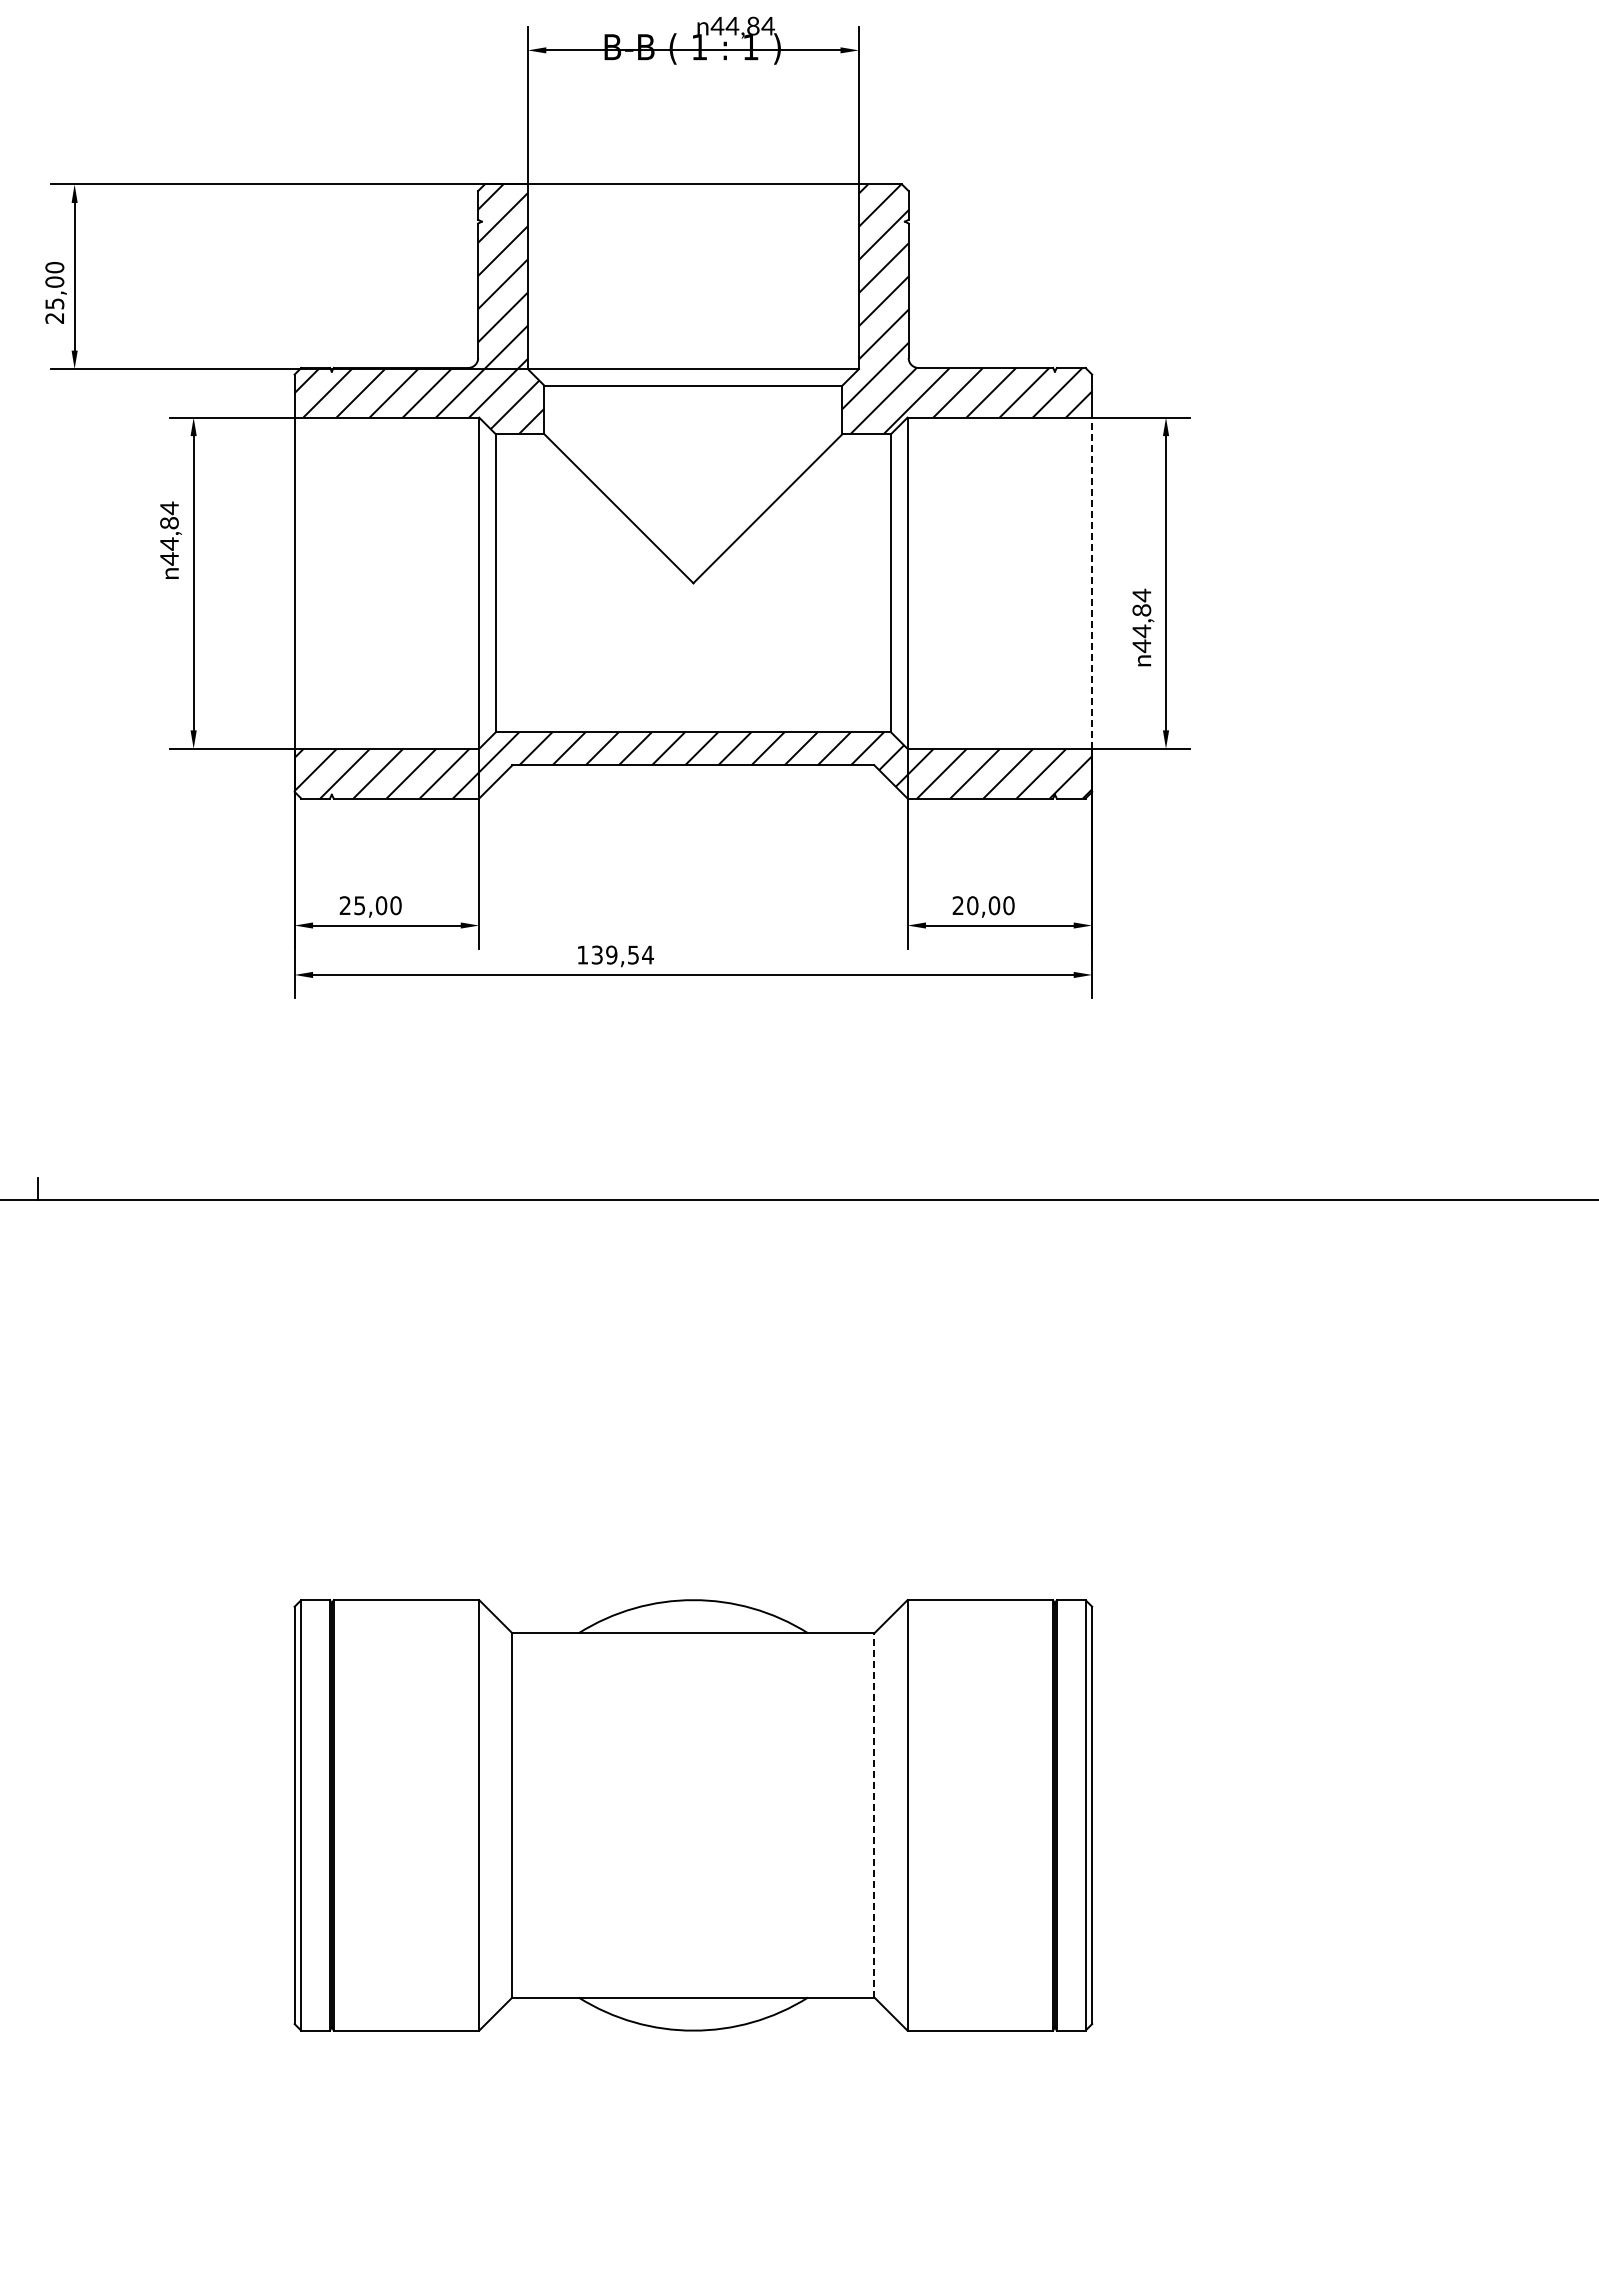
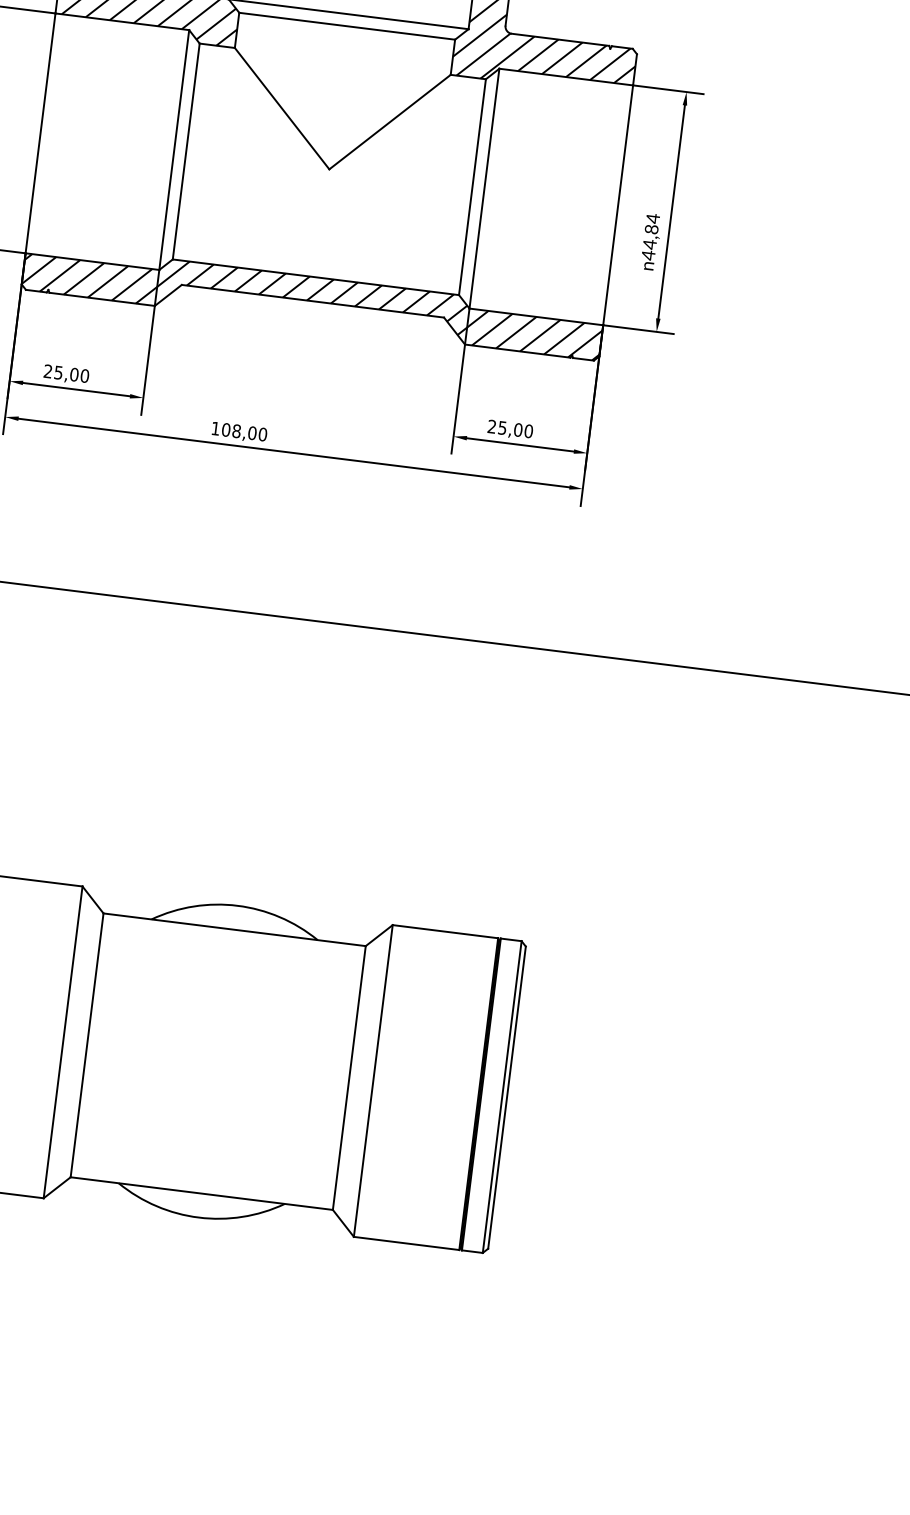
line: (1092, 583) -> (618, 205), dashed -> solid
text: (972, 905) -> (502, 427), 20,00 -> 25,00
text: (622, 954) -> (244, 431), 139,54 -> 108,00
line: (874, 1814) -> (349, 1077), dashed -> solid

